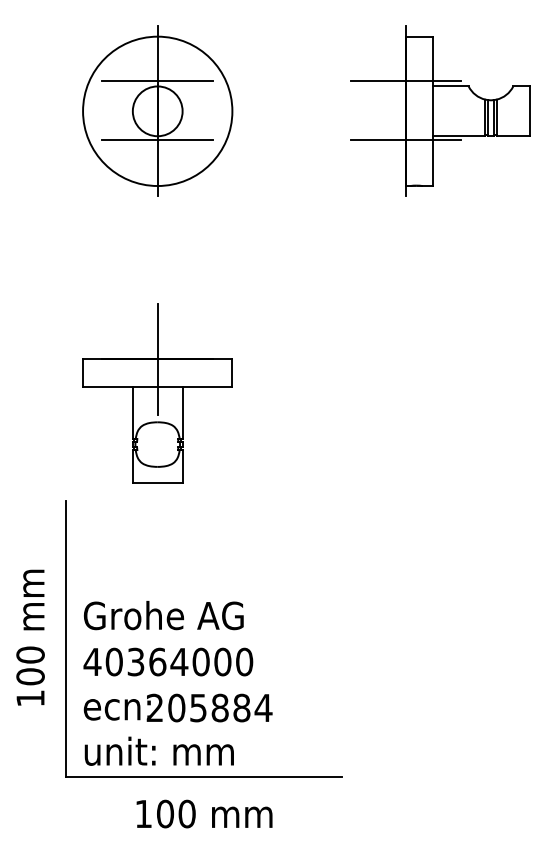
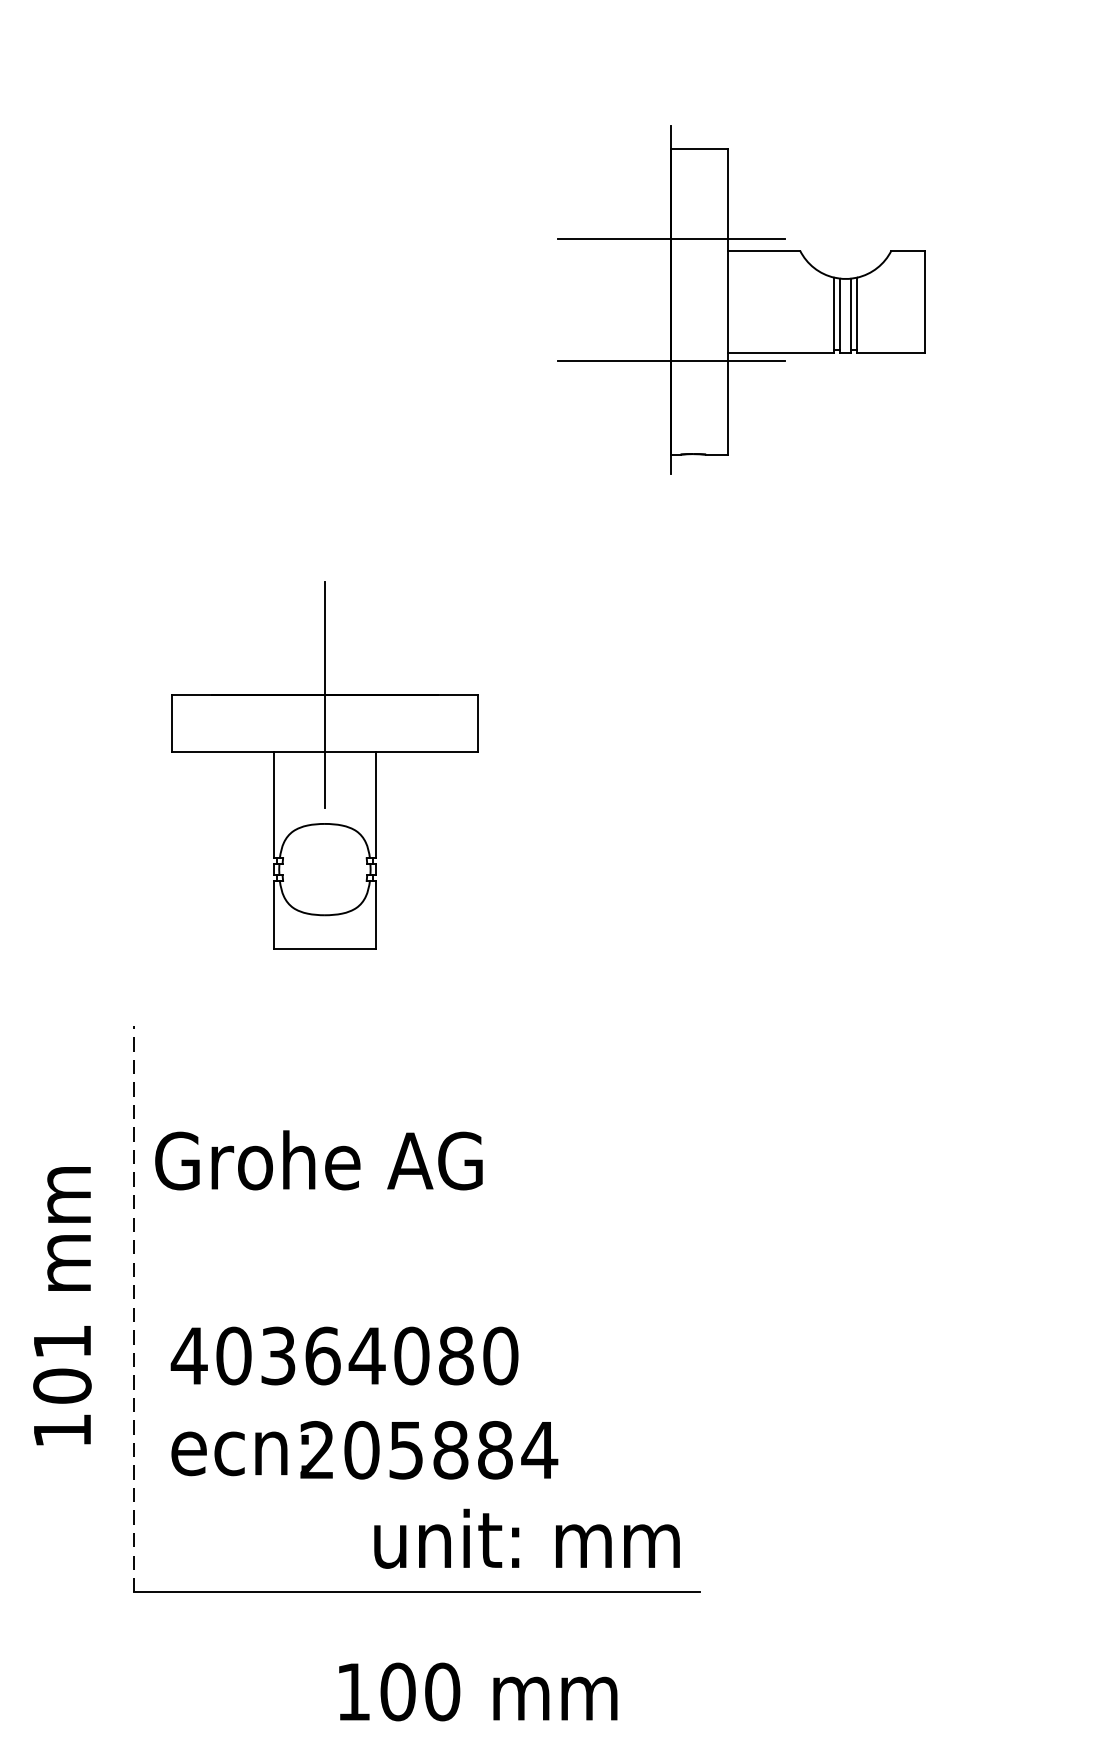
part: (157, 110) -> (322, 226), removed
part: (440, 110) -> (742, 299), moved
part: (157, 393) -> (324, 764), moved
text: (163, 615) -> (318, 1160), moved
line: (65, 638) -> (133, 1307), solid -> dashed
text: (30, 654) -> (62, 1340), 100 -> 101
text: (222, 661) -> (455, 1354), 40364000 -> 40364080
text: (158, 750) -> (525, 1537), moved
text: (204, 813) -> (478, 1690), moved

